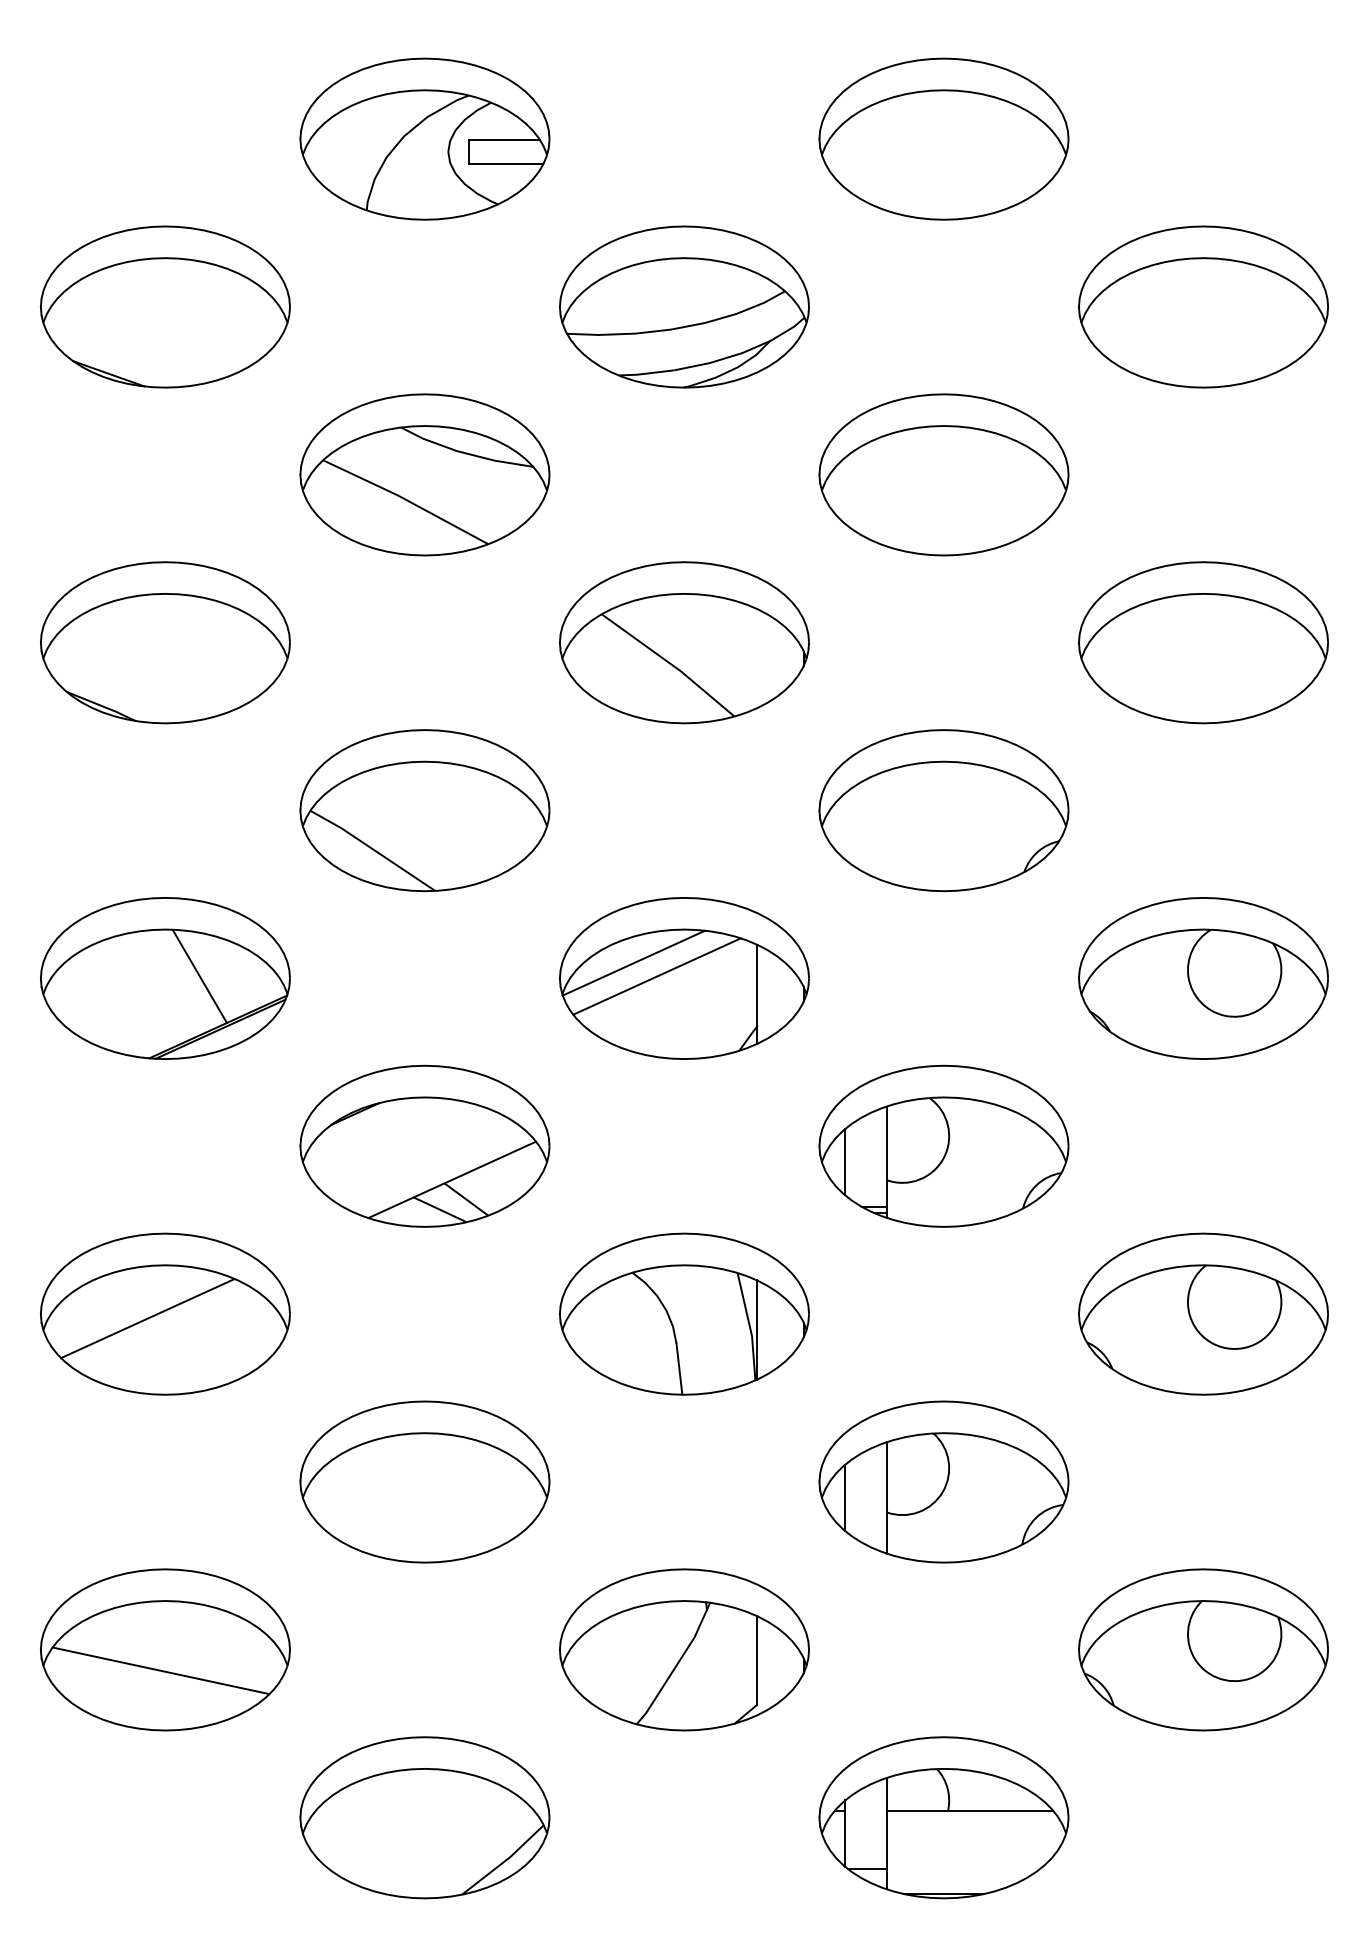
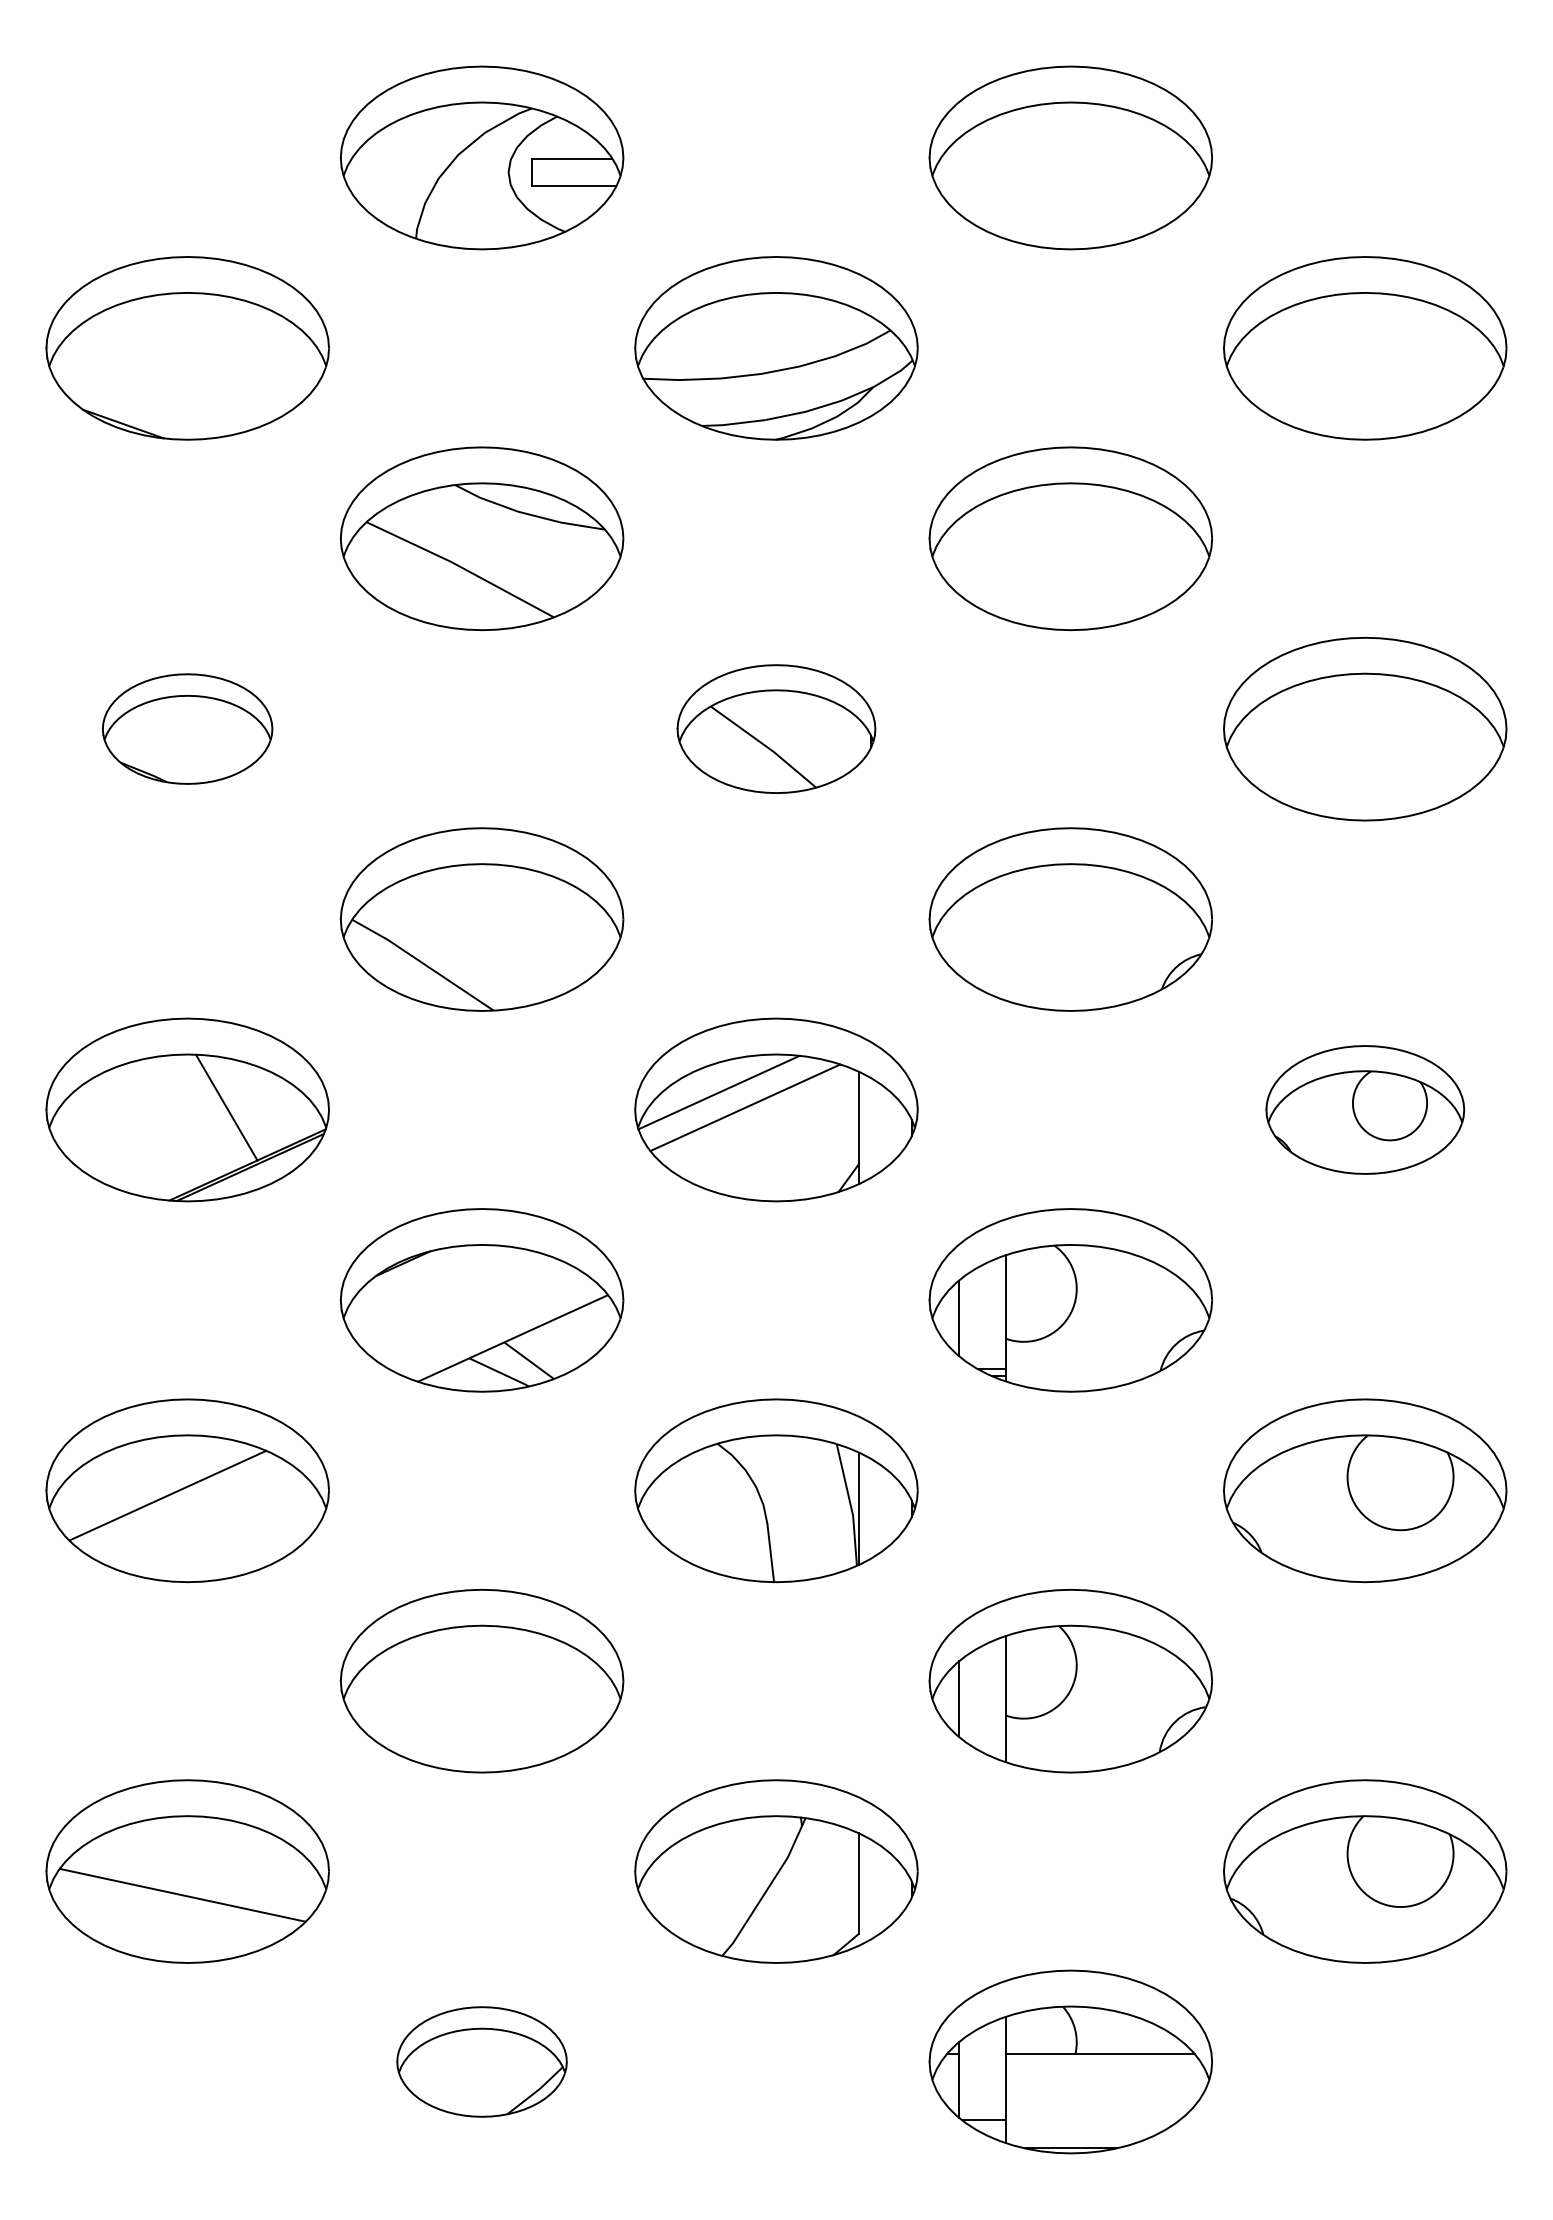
part: (165, 642) -> (187, 728), size x0.6
part: (684, 642) -> (776, 728), size x0.7
part: (1203, 978) -> (1365, 1109), size x0.7
part: (424, 1817) -> (481, 2061), size x0.6

